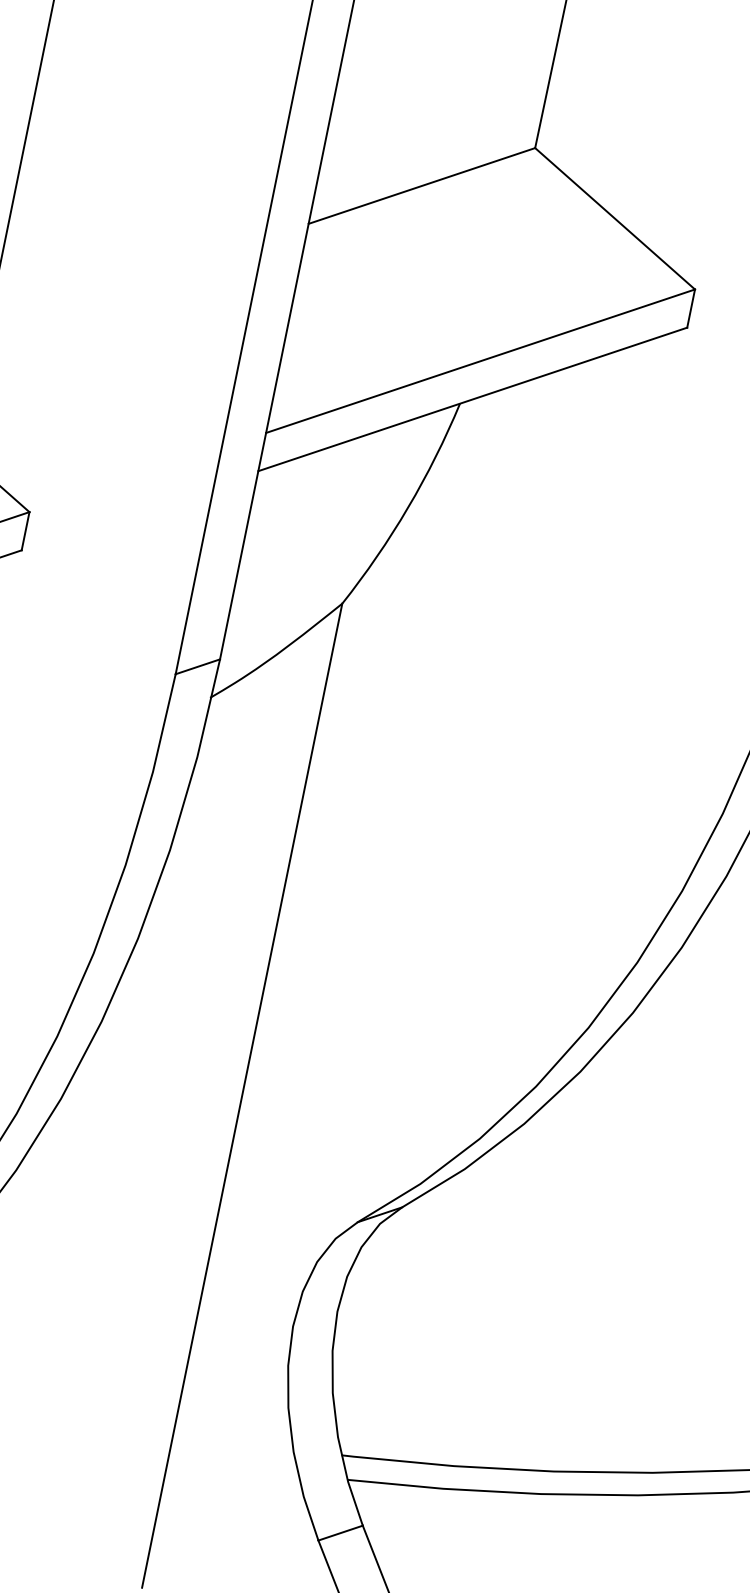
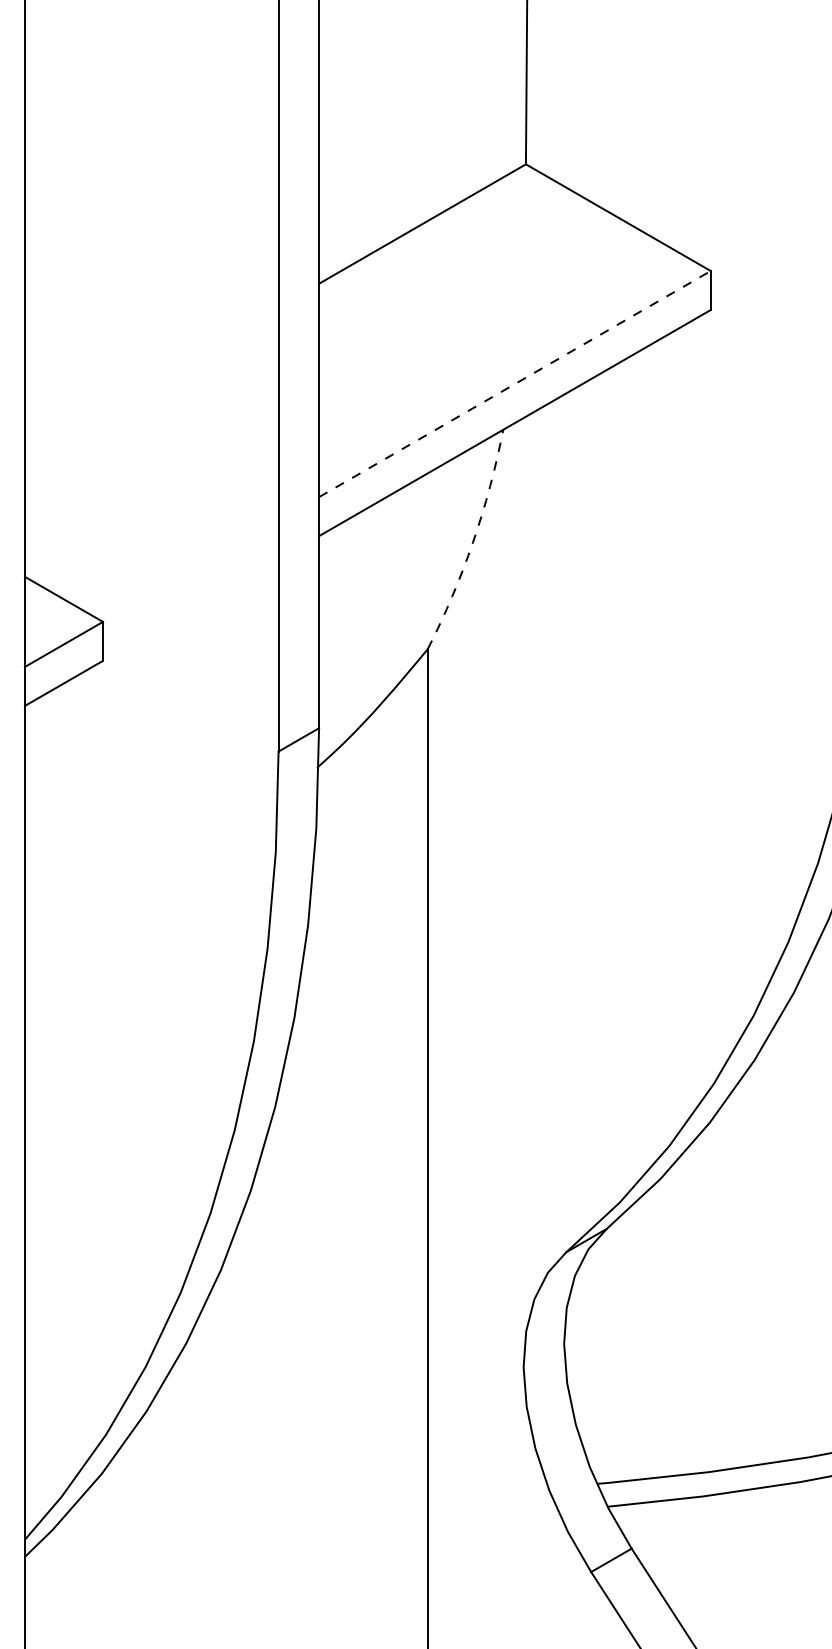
line: (481, 360) -> (515, 383), solid -> dashed
arc: (408, 508) -> (473, 542), solid -> dashed

